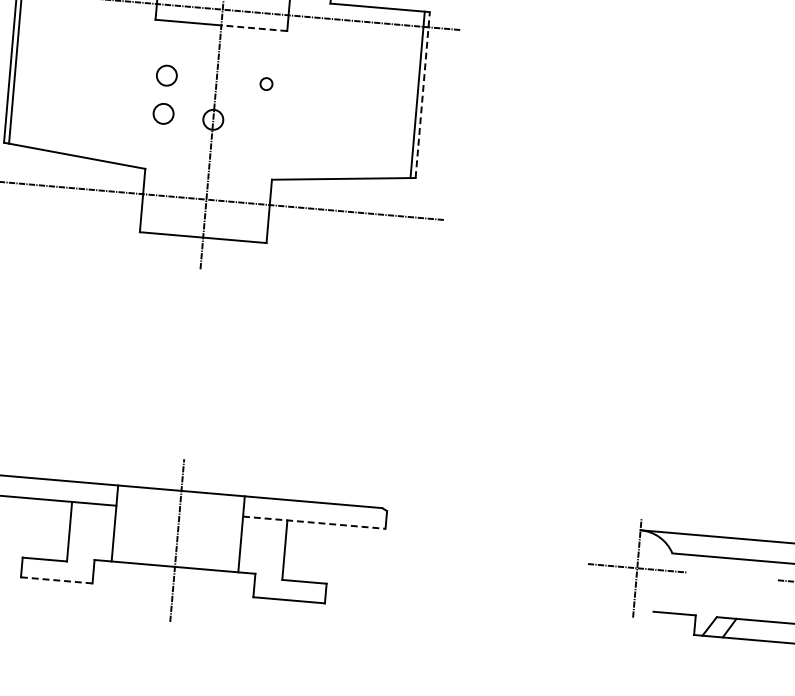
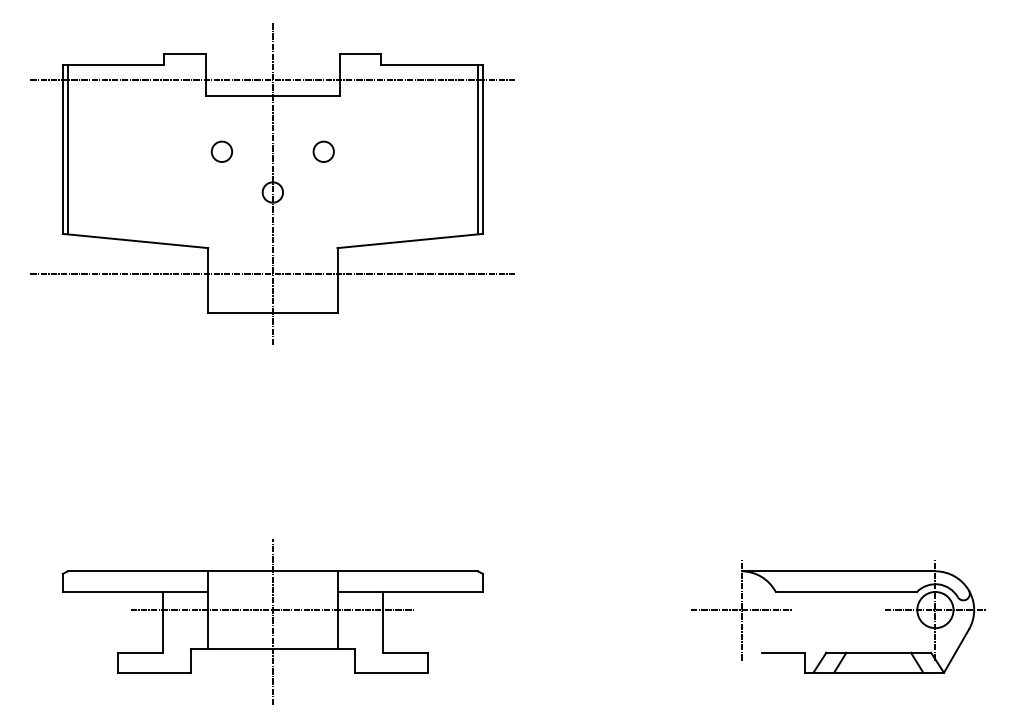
line: (254, 28) -> (306, 96), dashed -> solid
circle: (266, 83) -> (323, 151), size x1.67
line: (422, 95) -> (482, 149), dashed -> solid
circle: (163, 113) -> (221, 190), removed
line: (314, 522) -> (410, 591), dashed -> solid
line: (177, 529) -> (272, 610), added
line: (57, 580) -> (154, 672), dashed -> solid

